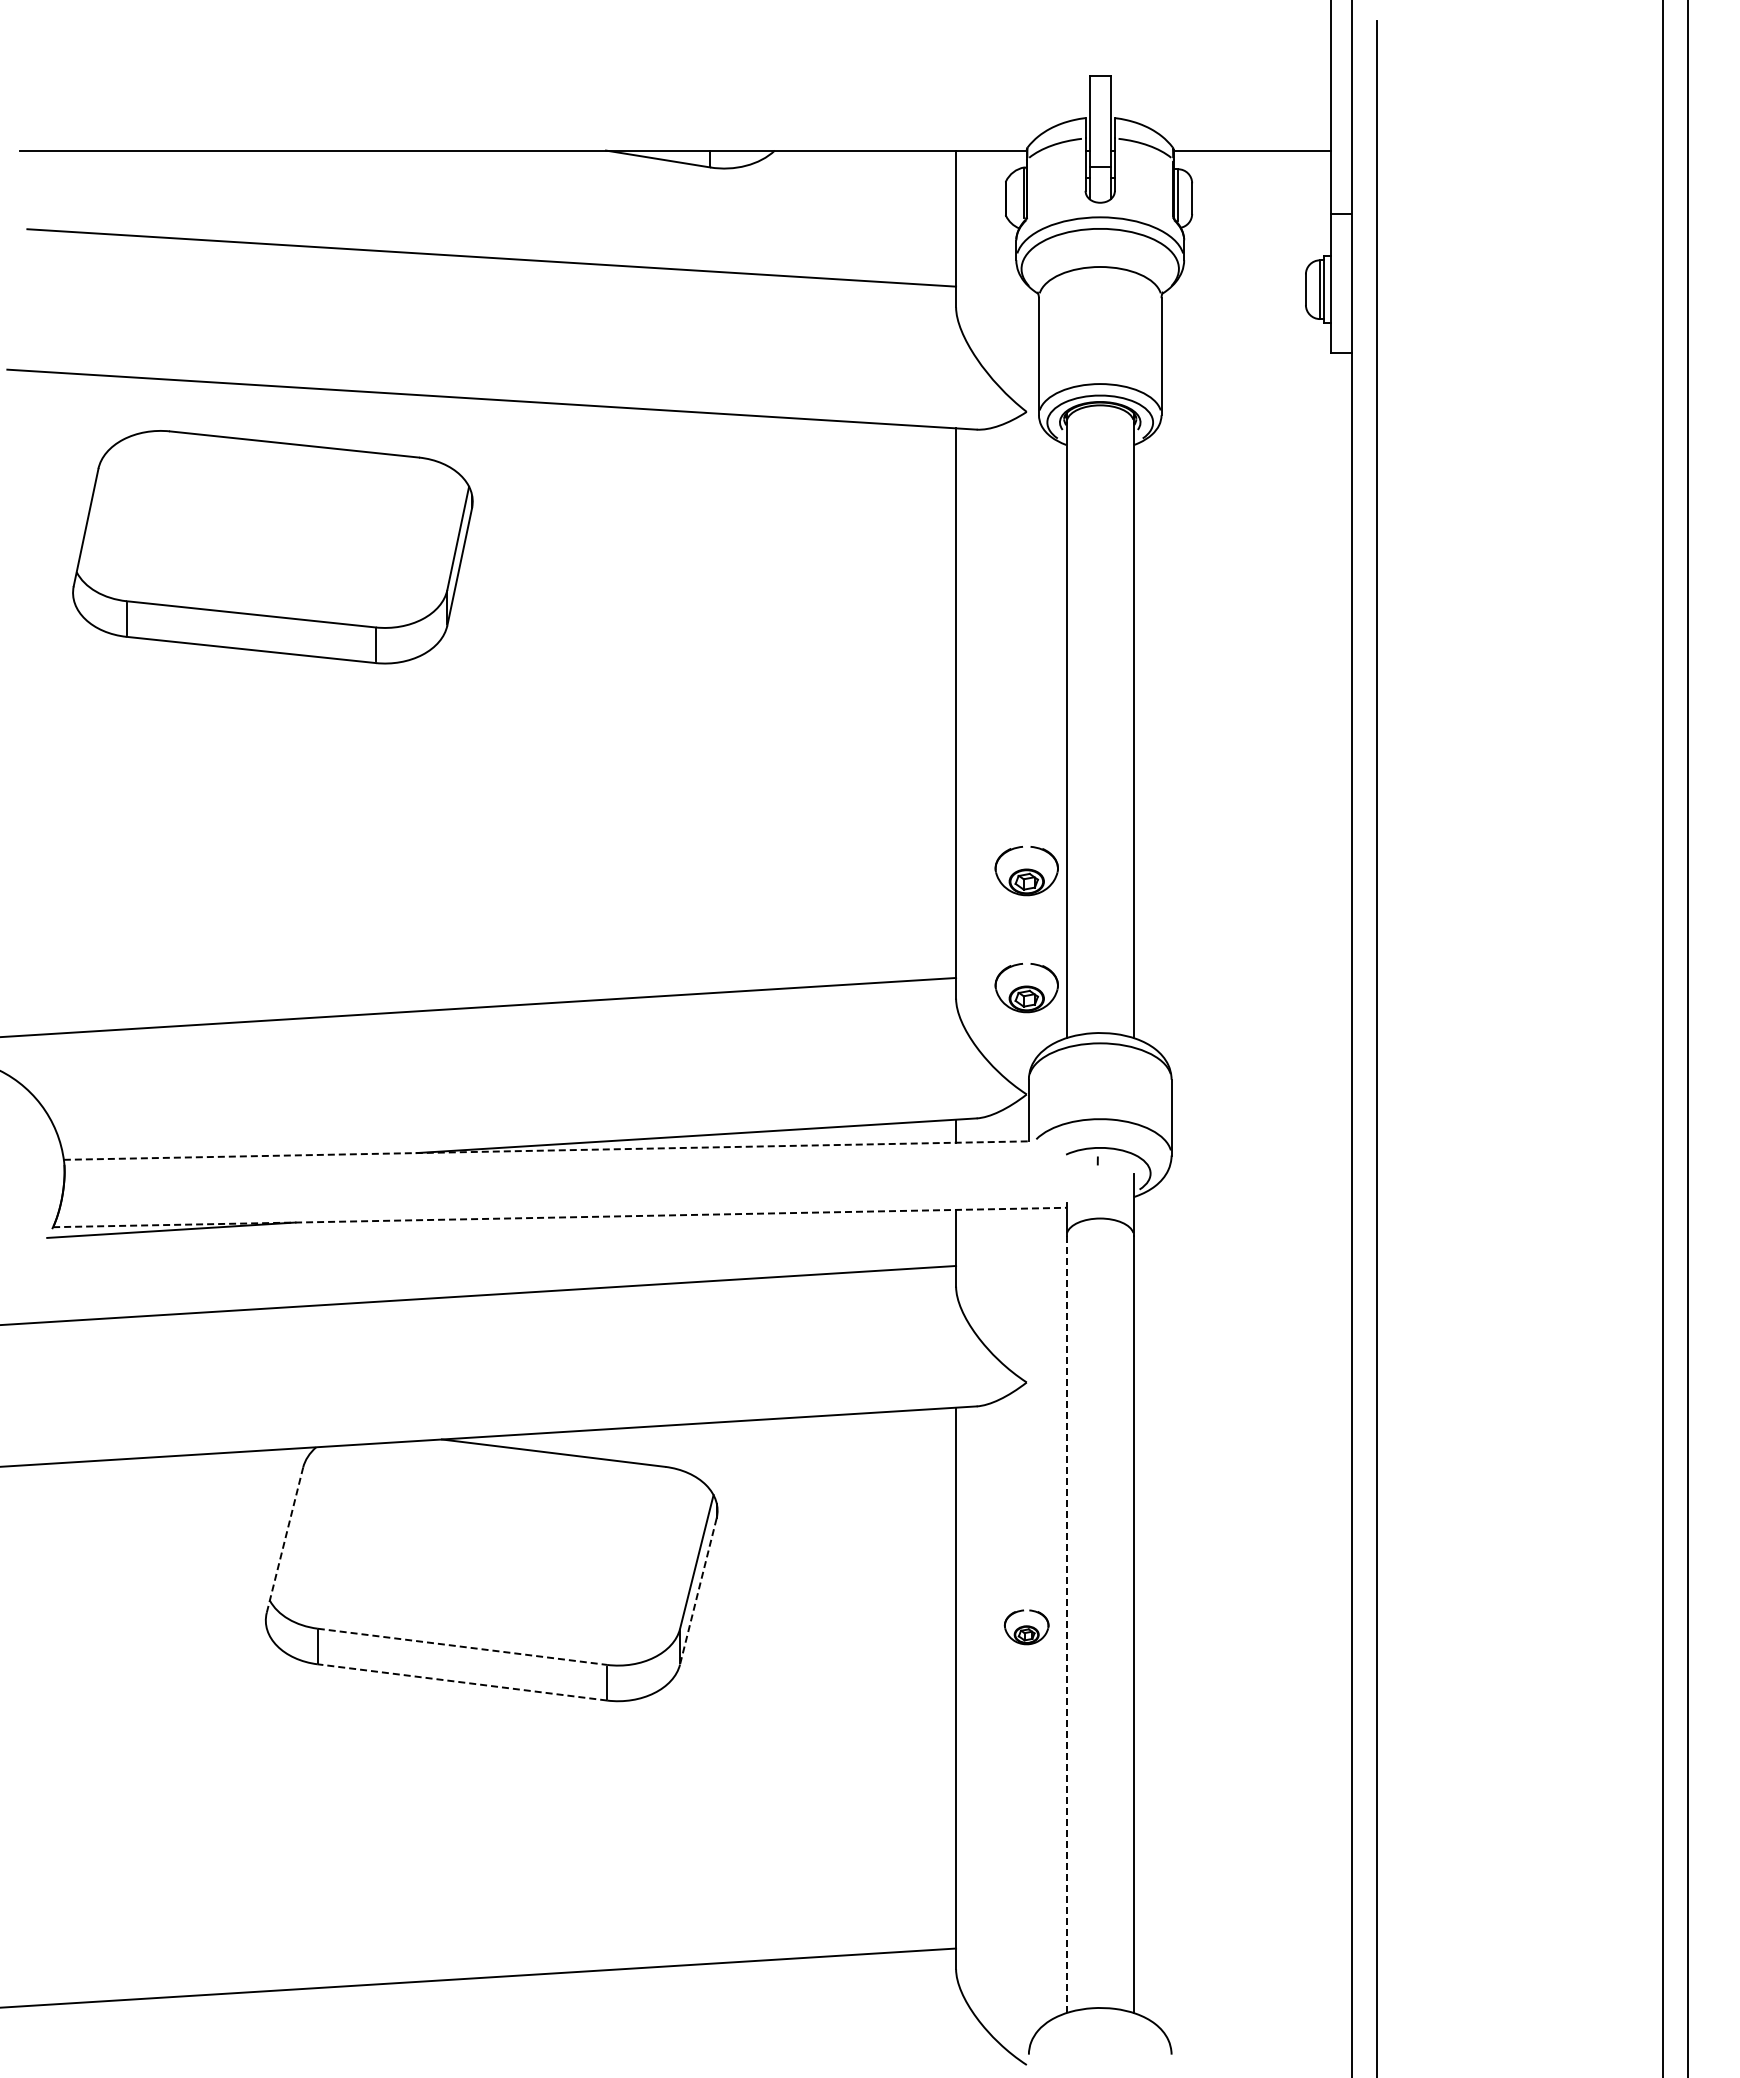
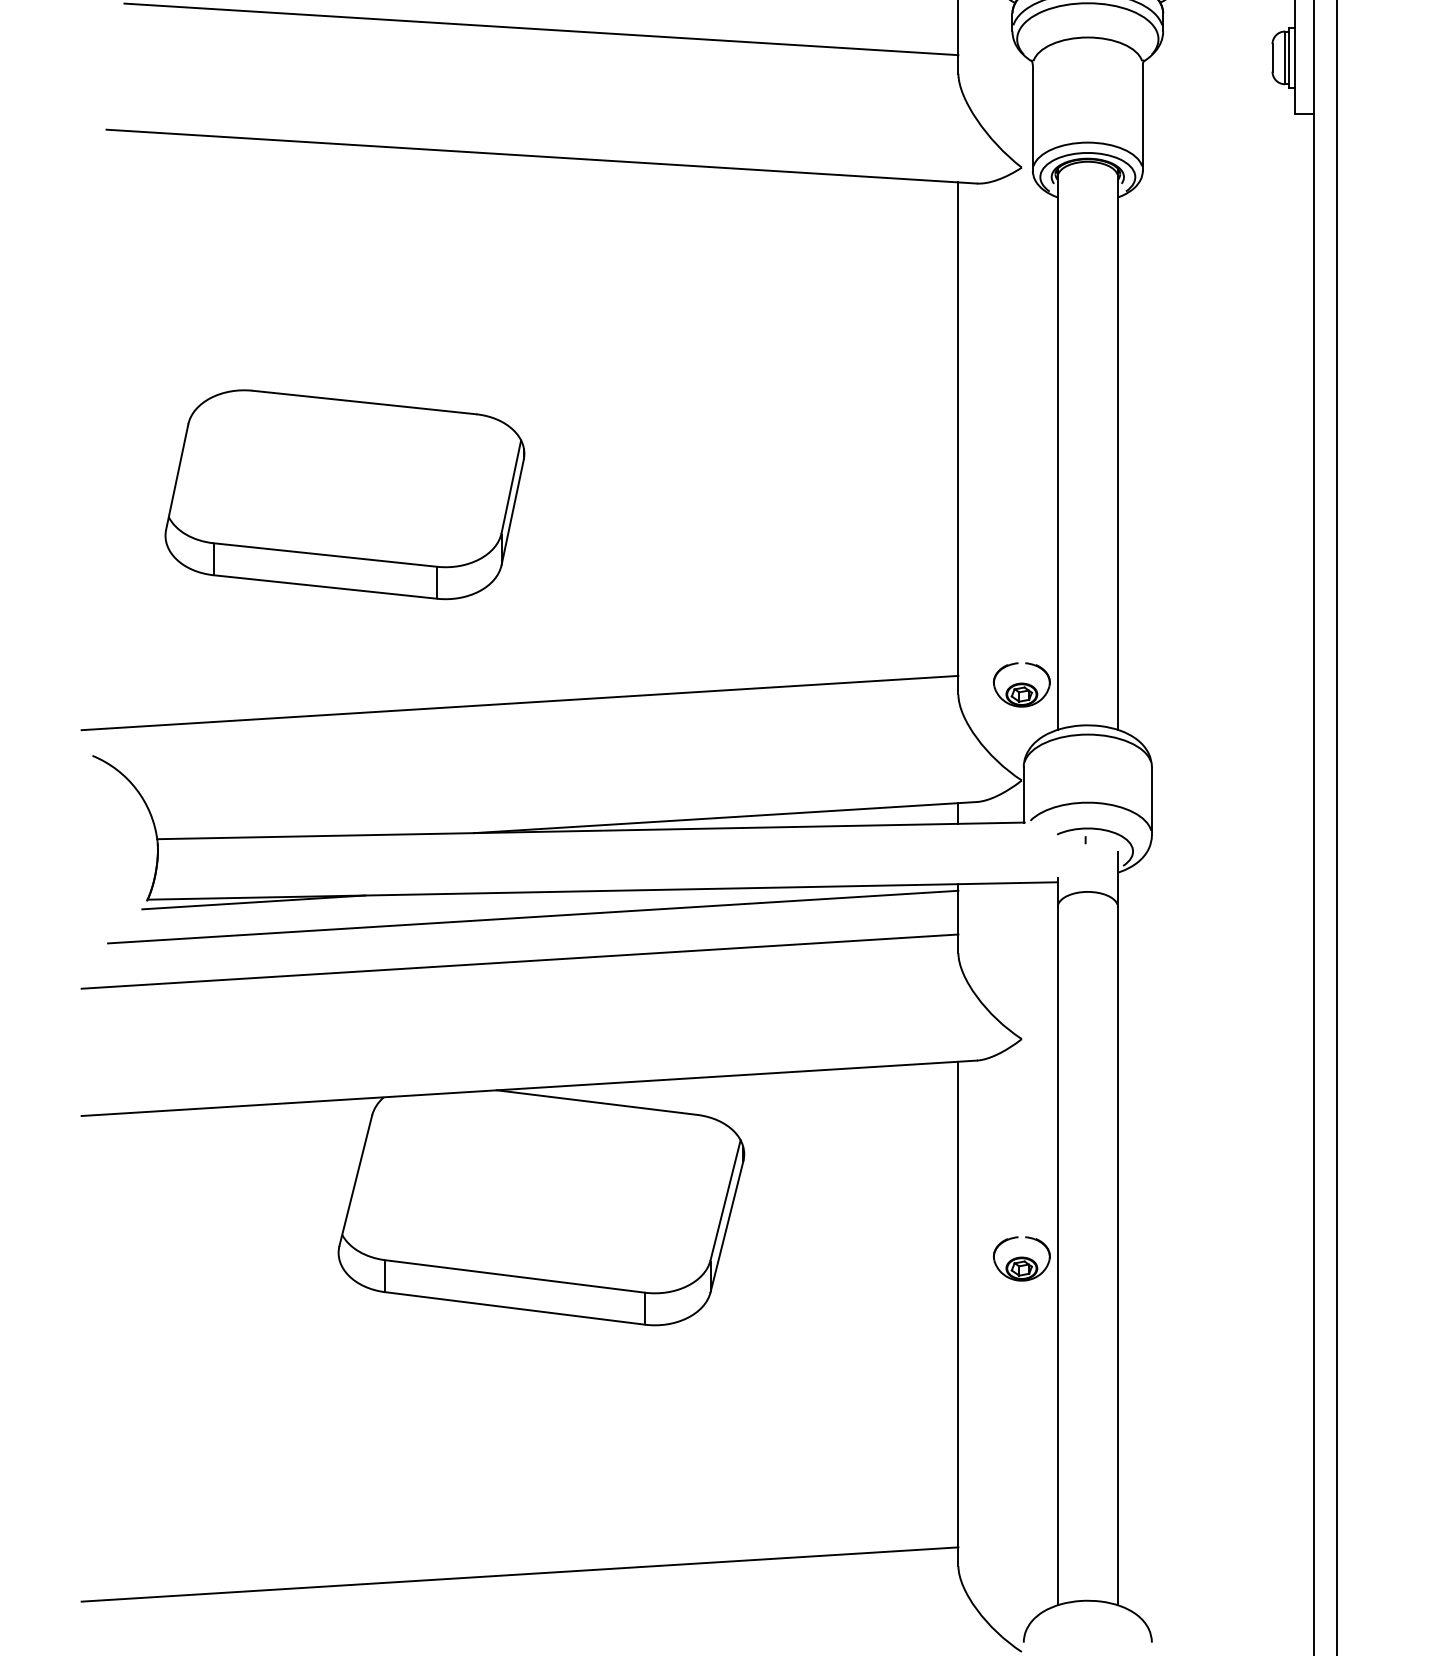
part: (272, 547) -> (344, 495), moved
part: (1026, 871) -> (1021, 580), removed
line: (547, 1150) -> (591, 830), dashed -> solid
line: (559, 1217) -> (602, 890), dashed -> solid
line: (482, 1246) -> (533, 917), added
line: (285, 1540) -> (356, 1181), dashed -> solid
line: (698, 1591) -> (727, 1226), dashed -> solid
line: (1066, 1624) -> (1057, 1256), dashed -> solid
part: (1026, 1627) -> (1021, 1259), size x1.43
line: (462, 1646) -> (515, 1276), dashed -> solid
line: (462, 1682) -> (515, 1308), dashed -> solid

